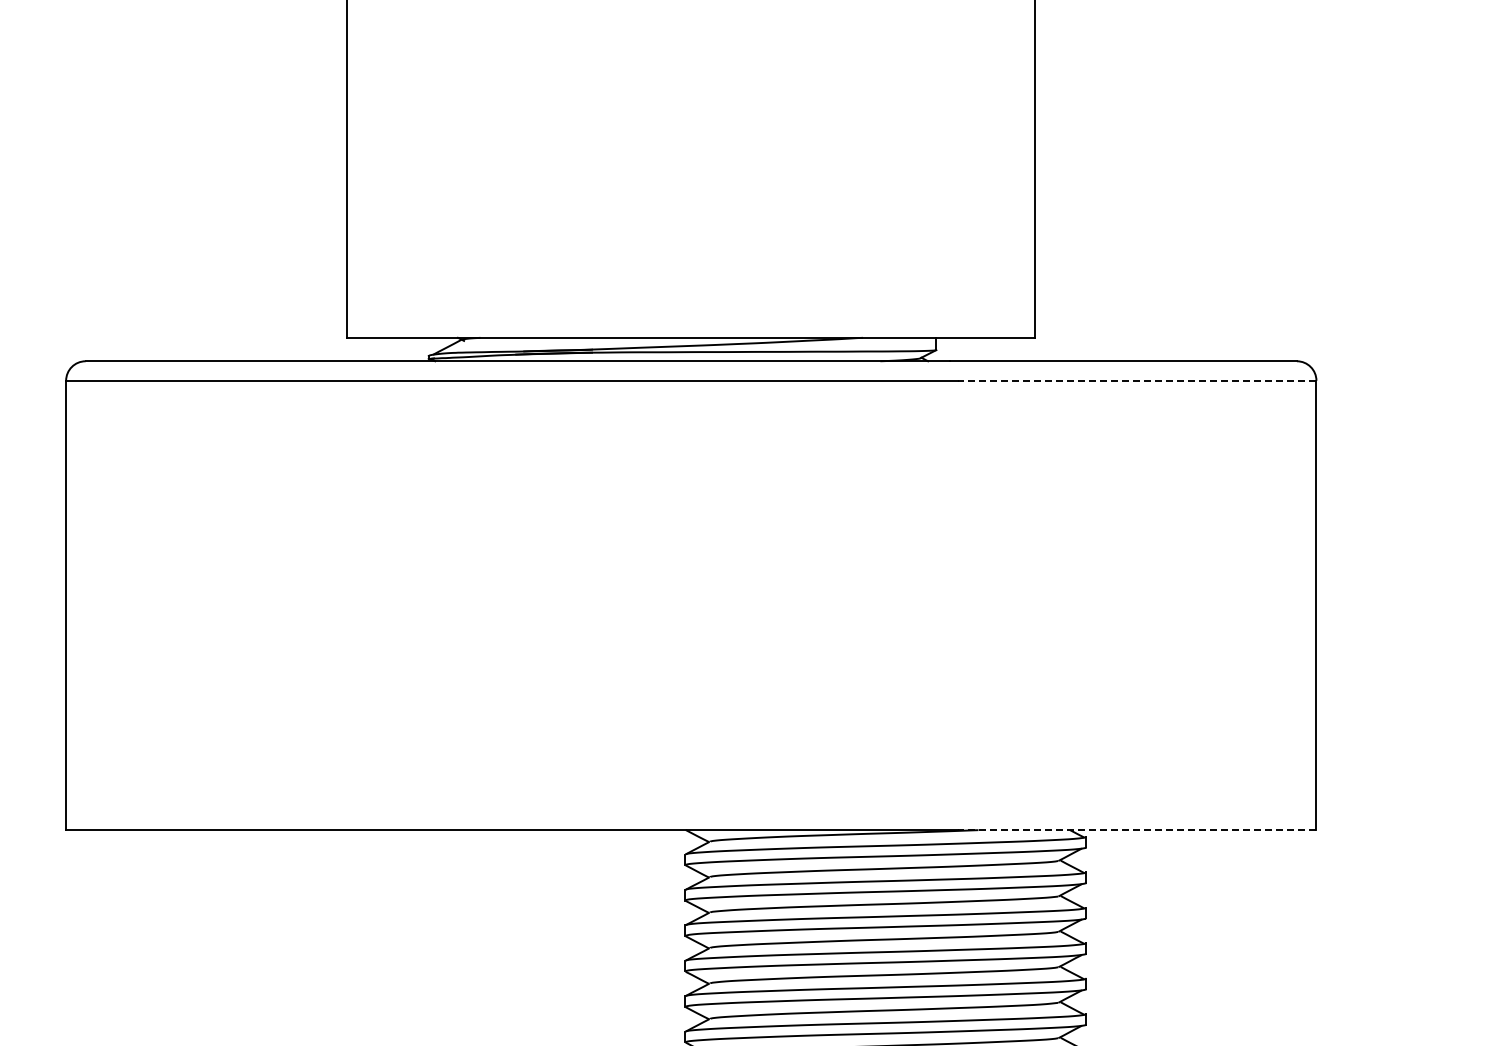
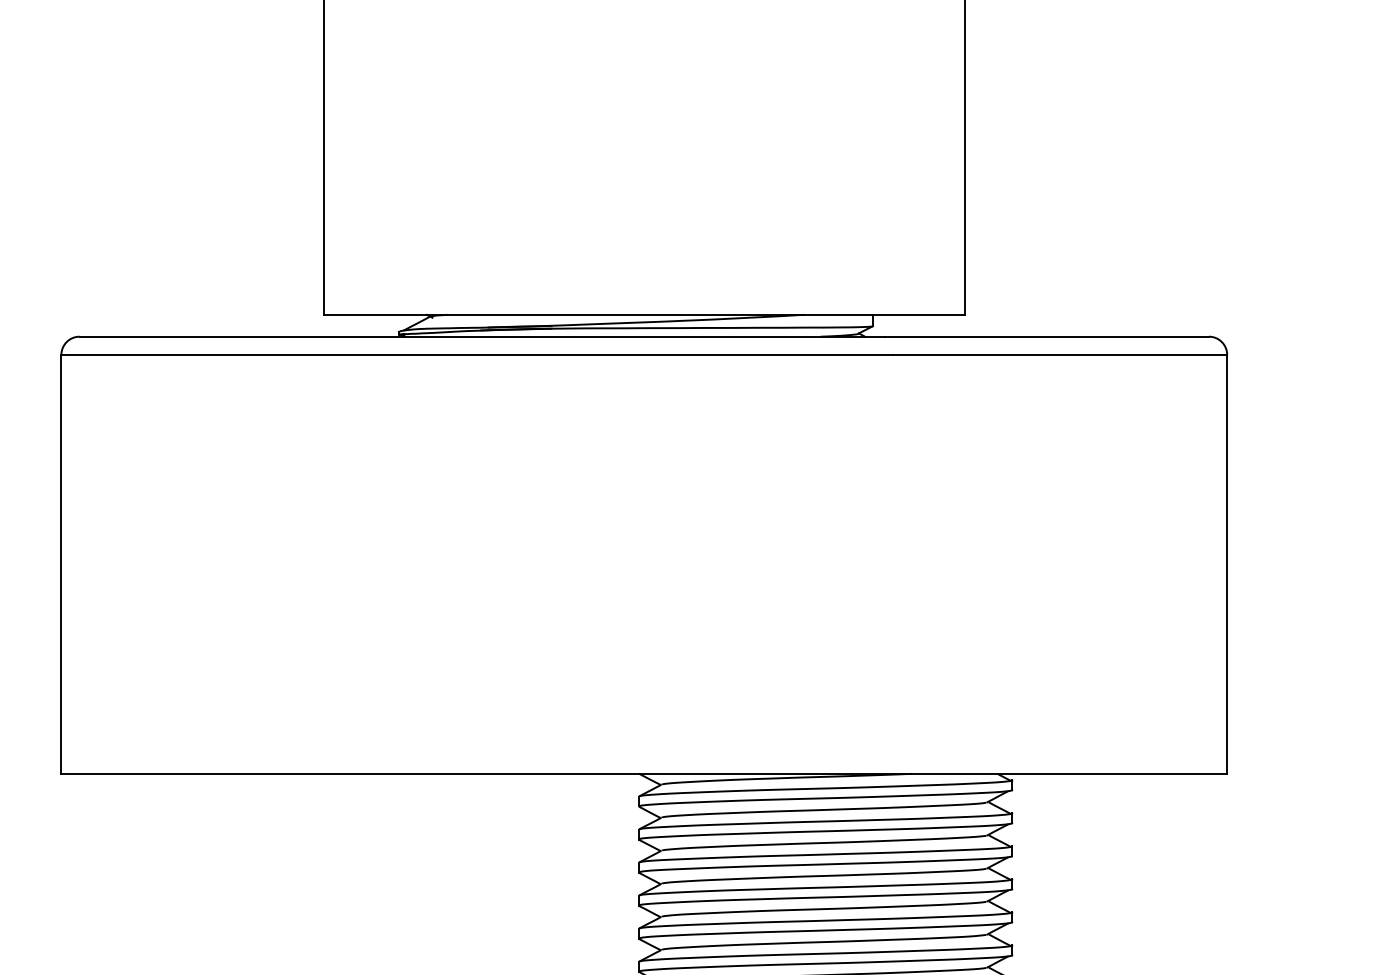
line: (1136, 380) -> (1059, 354), dashed -> solid
line: (1136, 830) -> (1059, 774), dashed -> solid

